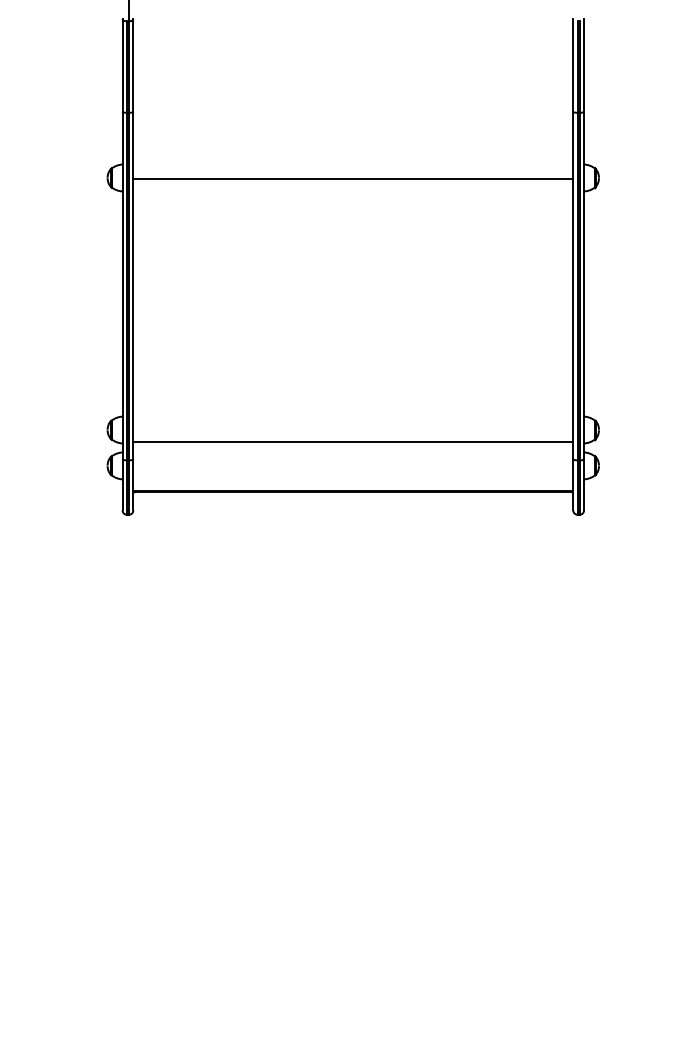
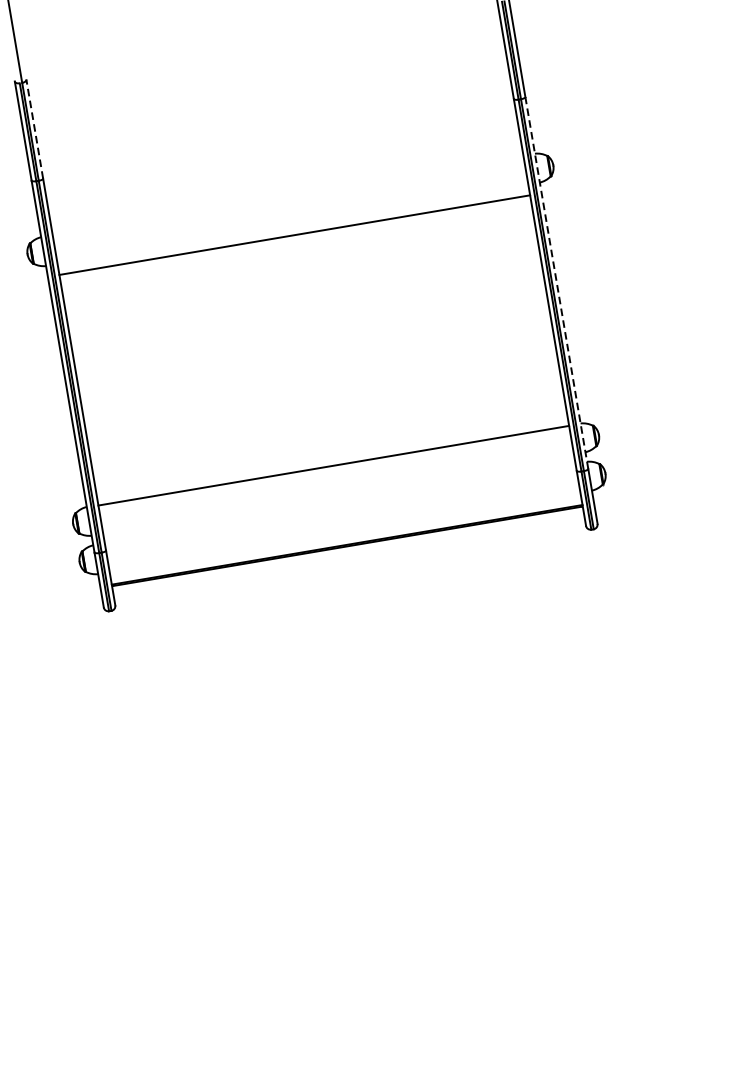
line: (133, 64) -> (34, 128), solid -> dashed
line: (353, 178) -> (294, 235), moved
line: (584, 285) -> (557, 283), solid -> dashed
line: (353, 442) -> (334, 466), moved

